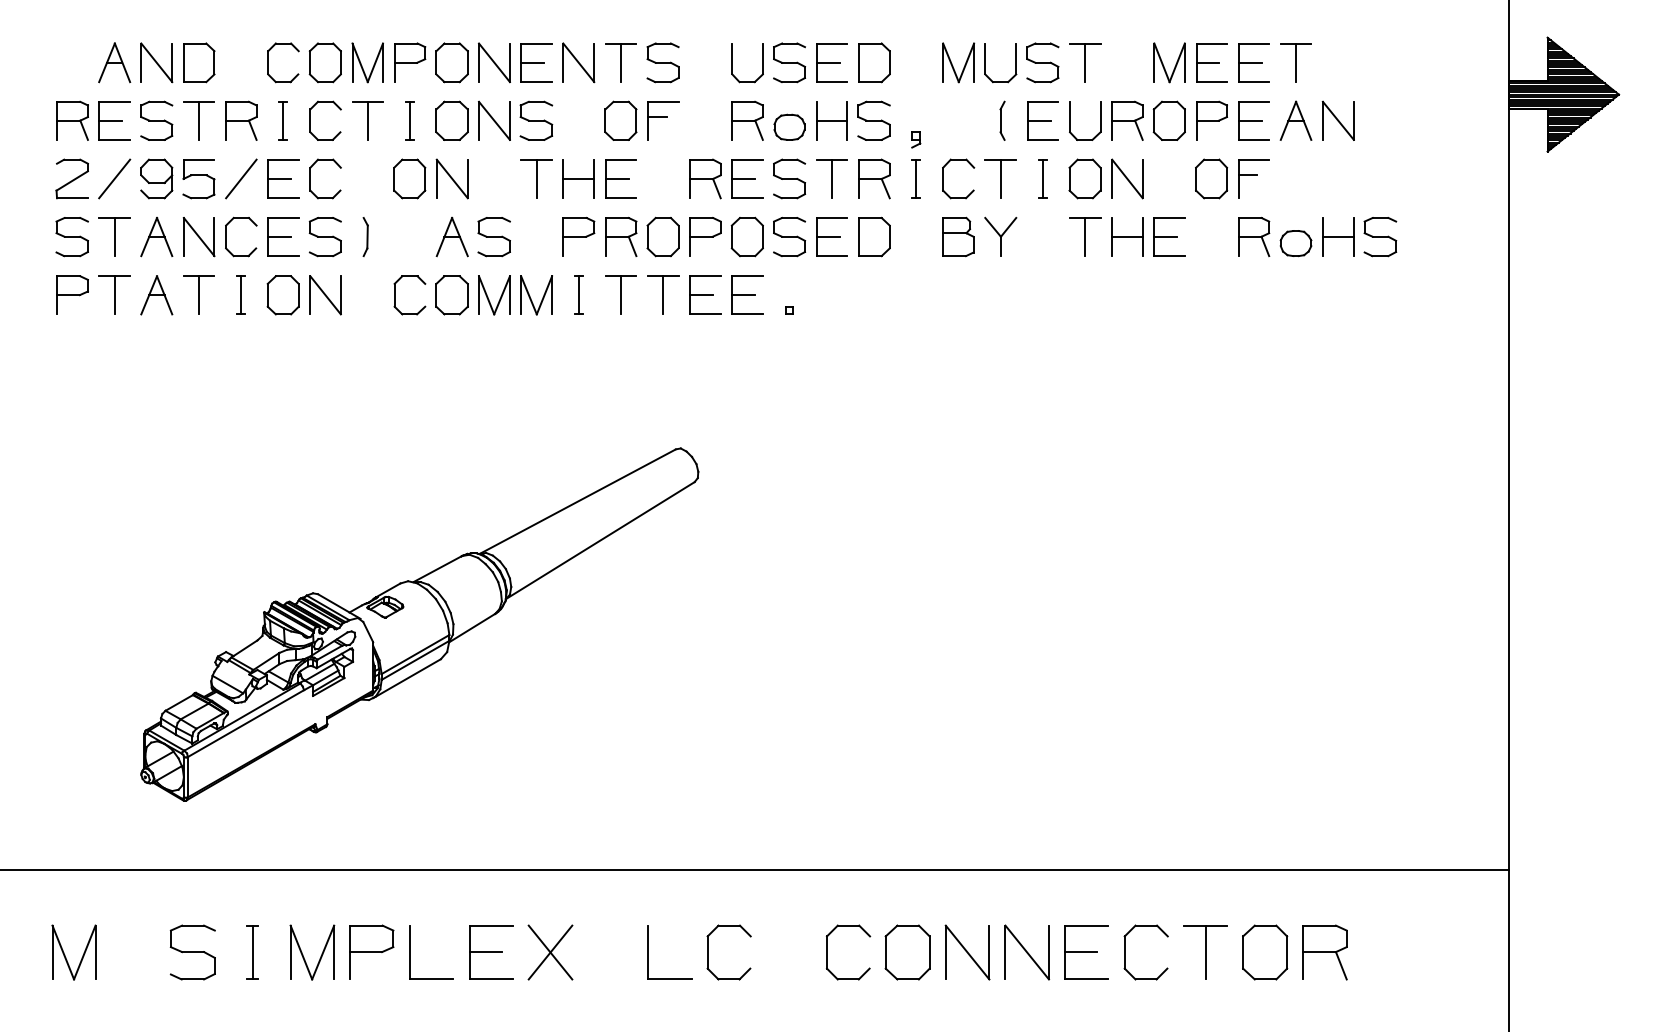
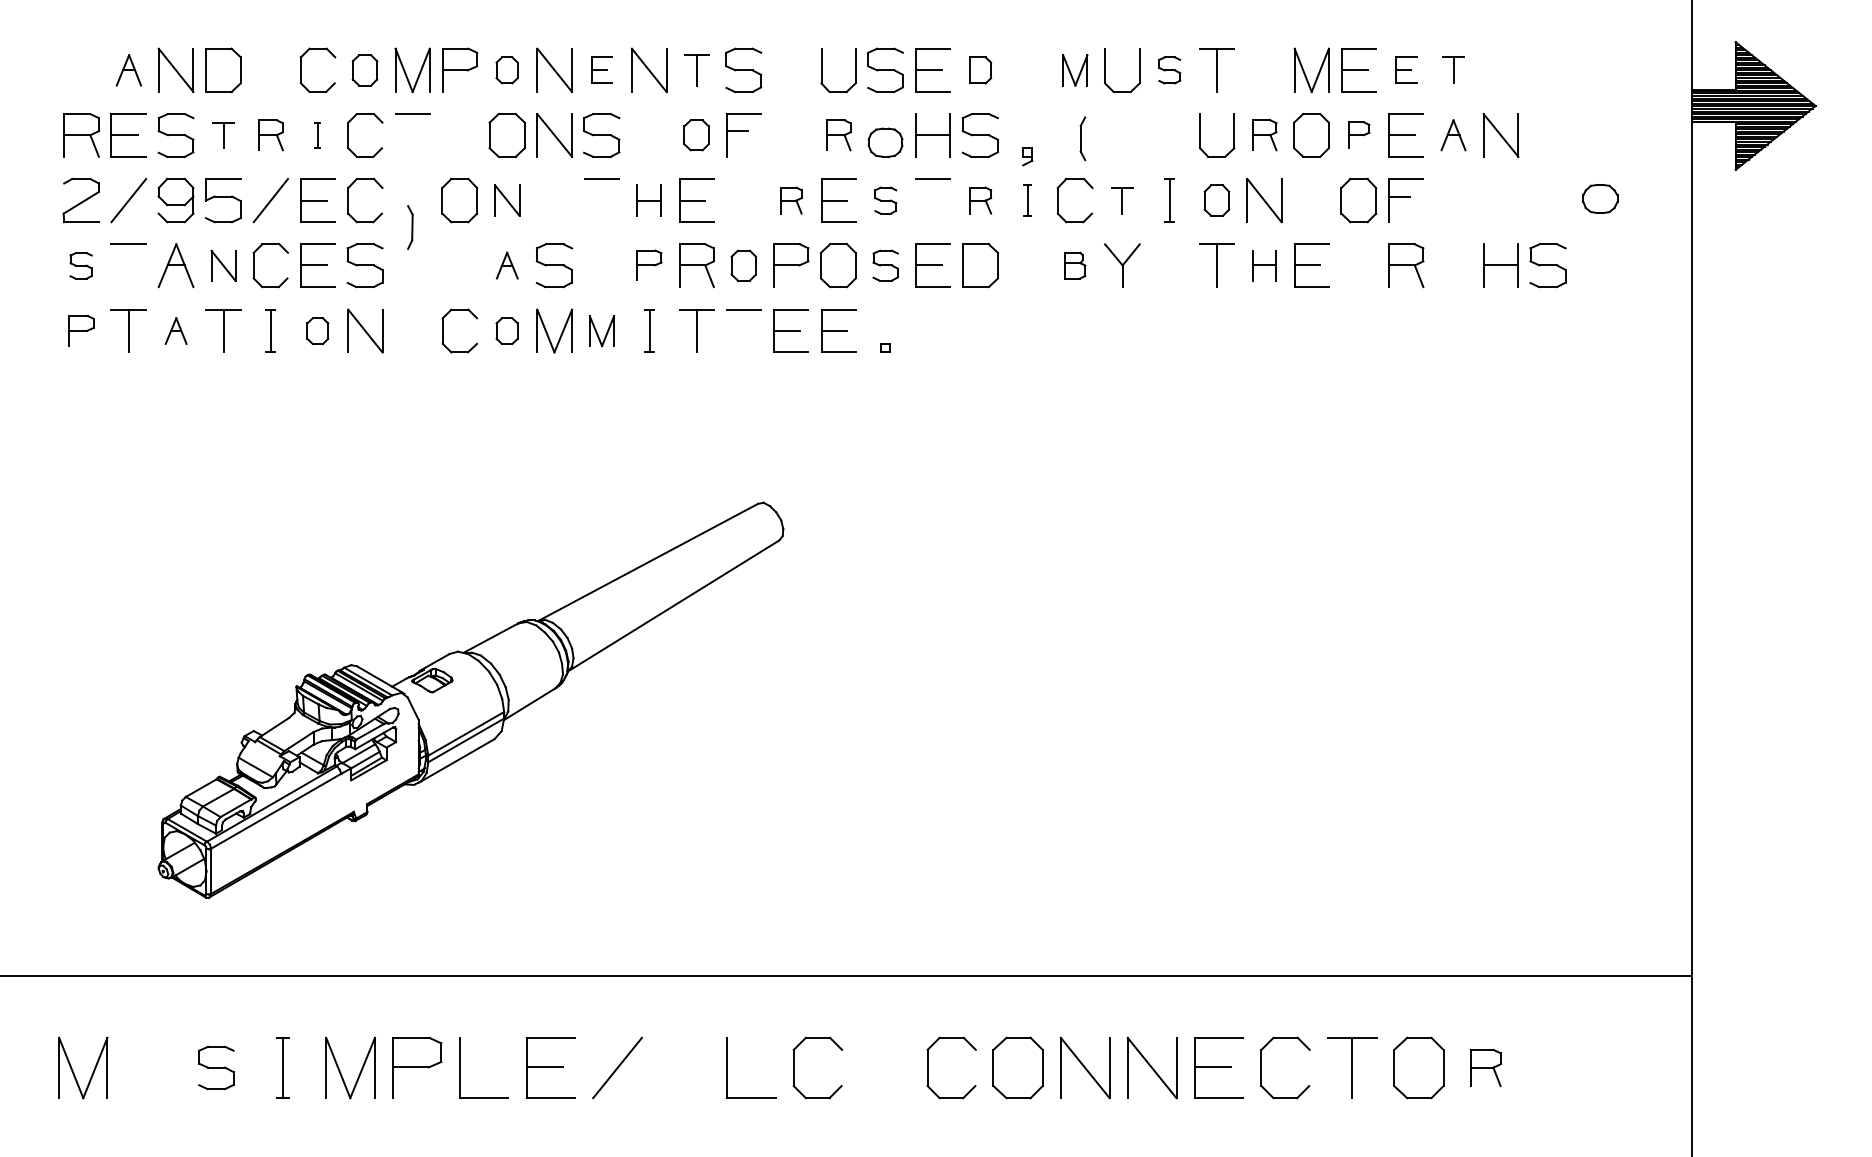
part: (114, 62) -> (128, 69), size x0.7
part: (324, 62) -> (364, 69), size x0.7
part: (451, 62) -> (506, 69), size x0.6
part: (536, 62) -> (601, 69), size x0.6
part: (620, 62) -> (696, 69), size x0.7
part: (874, 62) -> (980, 69), size x0.6
part: (958, 62) -> (1075, 69), size x0.7
part: (1042, 62) -> (1169, 69), size x0.6
part: (1253, 62) -> (1405, 69), size x0.6
part: (1295, 62) -> (1452, 69), size x0.6
part: (198, 120) -> (222, 135), size x0.6
part: (241, 120) -> (271, 135), size x0.7
part: (282, 120) -> (317, 135), size x0.6
line: (367, 120) -> (412, 135), removed
part: (409, 120) -> (459, 135), removed
part: (620, 120) -> (696, 135), size x0.7
part: (747, 120) -> (838, 135), size x0.7
part: (1002, 120) -> (1082, 138), moved
part: (1042, 120) -> (1169, 135), removed
part: (1127, 120) -> (1264, 135), size x0.7
part: (1211, 120) -> (1358, 135), size x0.6
part: (1295, 120) -> (1452, 135), size x0.7
part: (451, 178) -> (506, 200), size x0.7
line: (536, 178) -> (601, 200), removed
part: (578, 178) -> (648, 200), size x0.7
part: (705, 178) -> (791, 200), size x0.6
part: (789, 178) -> (885, 200), size x0.6
line: (831, 178) -> (932, 200), removed
part: (874, 178) -> (980, 200), size x0.6
part: (915, 178) -> (1026, 200), size x0.7
part: (1000, 178) -> (1122, 200), size x0.6
part: (1084, 178) -> (1216, 200), size x0.7
line: (114, 236) -> (128, 265), removed
part: (365, 236) -> (410, 226), moved
part: (451, 236) -> (506, 265), size x0.6
part: (578, 236) -> (648, 265), size x0.7
part: (662, 236) -> (743, 265), size x0.7
part: (789, 236) -> (885, 265), size x0.7
part: (958, 236) -> (1075, 265), size x0.6
part: (1127, 236) -> (1264, 265), size x0.7
part: (71, 237) -> (80, 266), size x0.6
part: (198, 237) -> (222, 266), size x0.7
part: (1295, 243) -> (1599, 198), moved
part: (72, 294) -> (81, 330), size x0.7
part: (156, 295) -> (175, 331), size x0.6
part: (282, 295) -> (317, 331), size x0.6
part: (451, 295) -> (506, 331), size x0.6
part: (536, 295) -> (601, 331), size x0.7
line: (663, 295) -> (744, 331), removed
part: (192, 952) -> (216, 1067), size x0.7
line: (550, 952) -> (617, 1067), removed
part: (1324, 952) -> (1485, 1067), size x0.6

